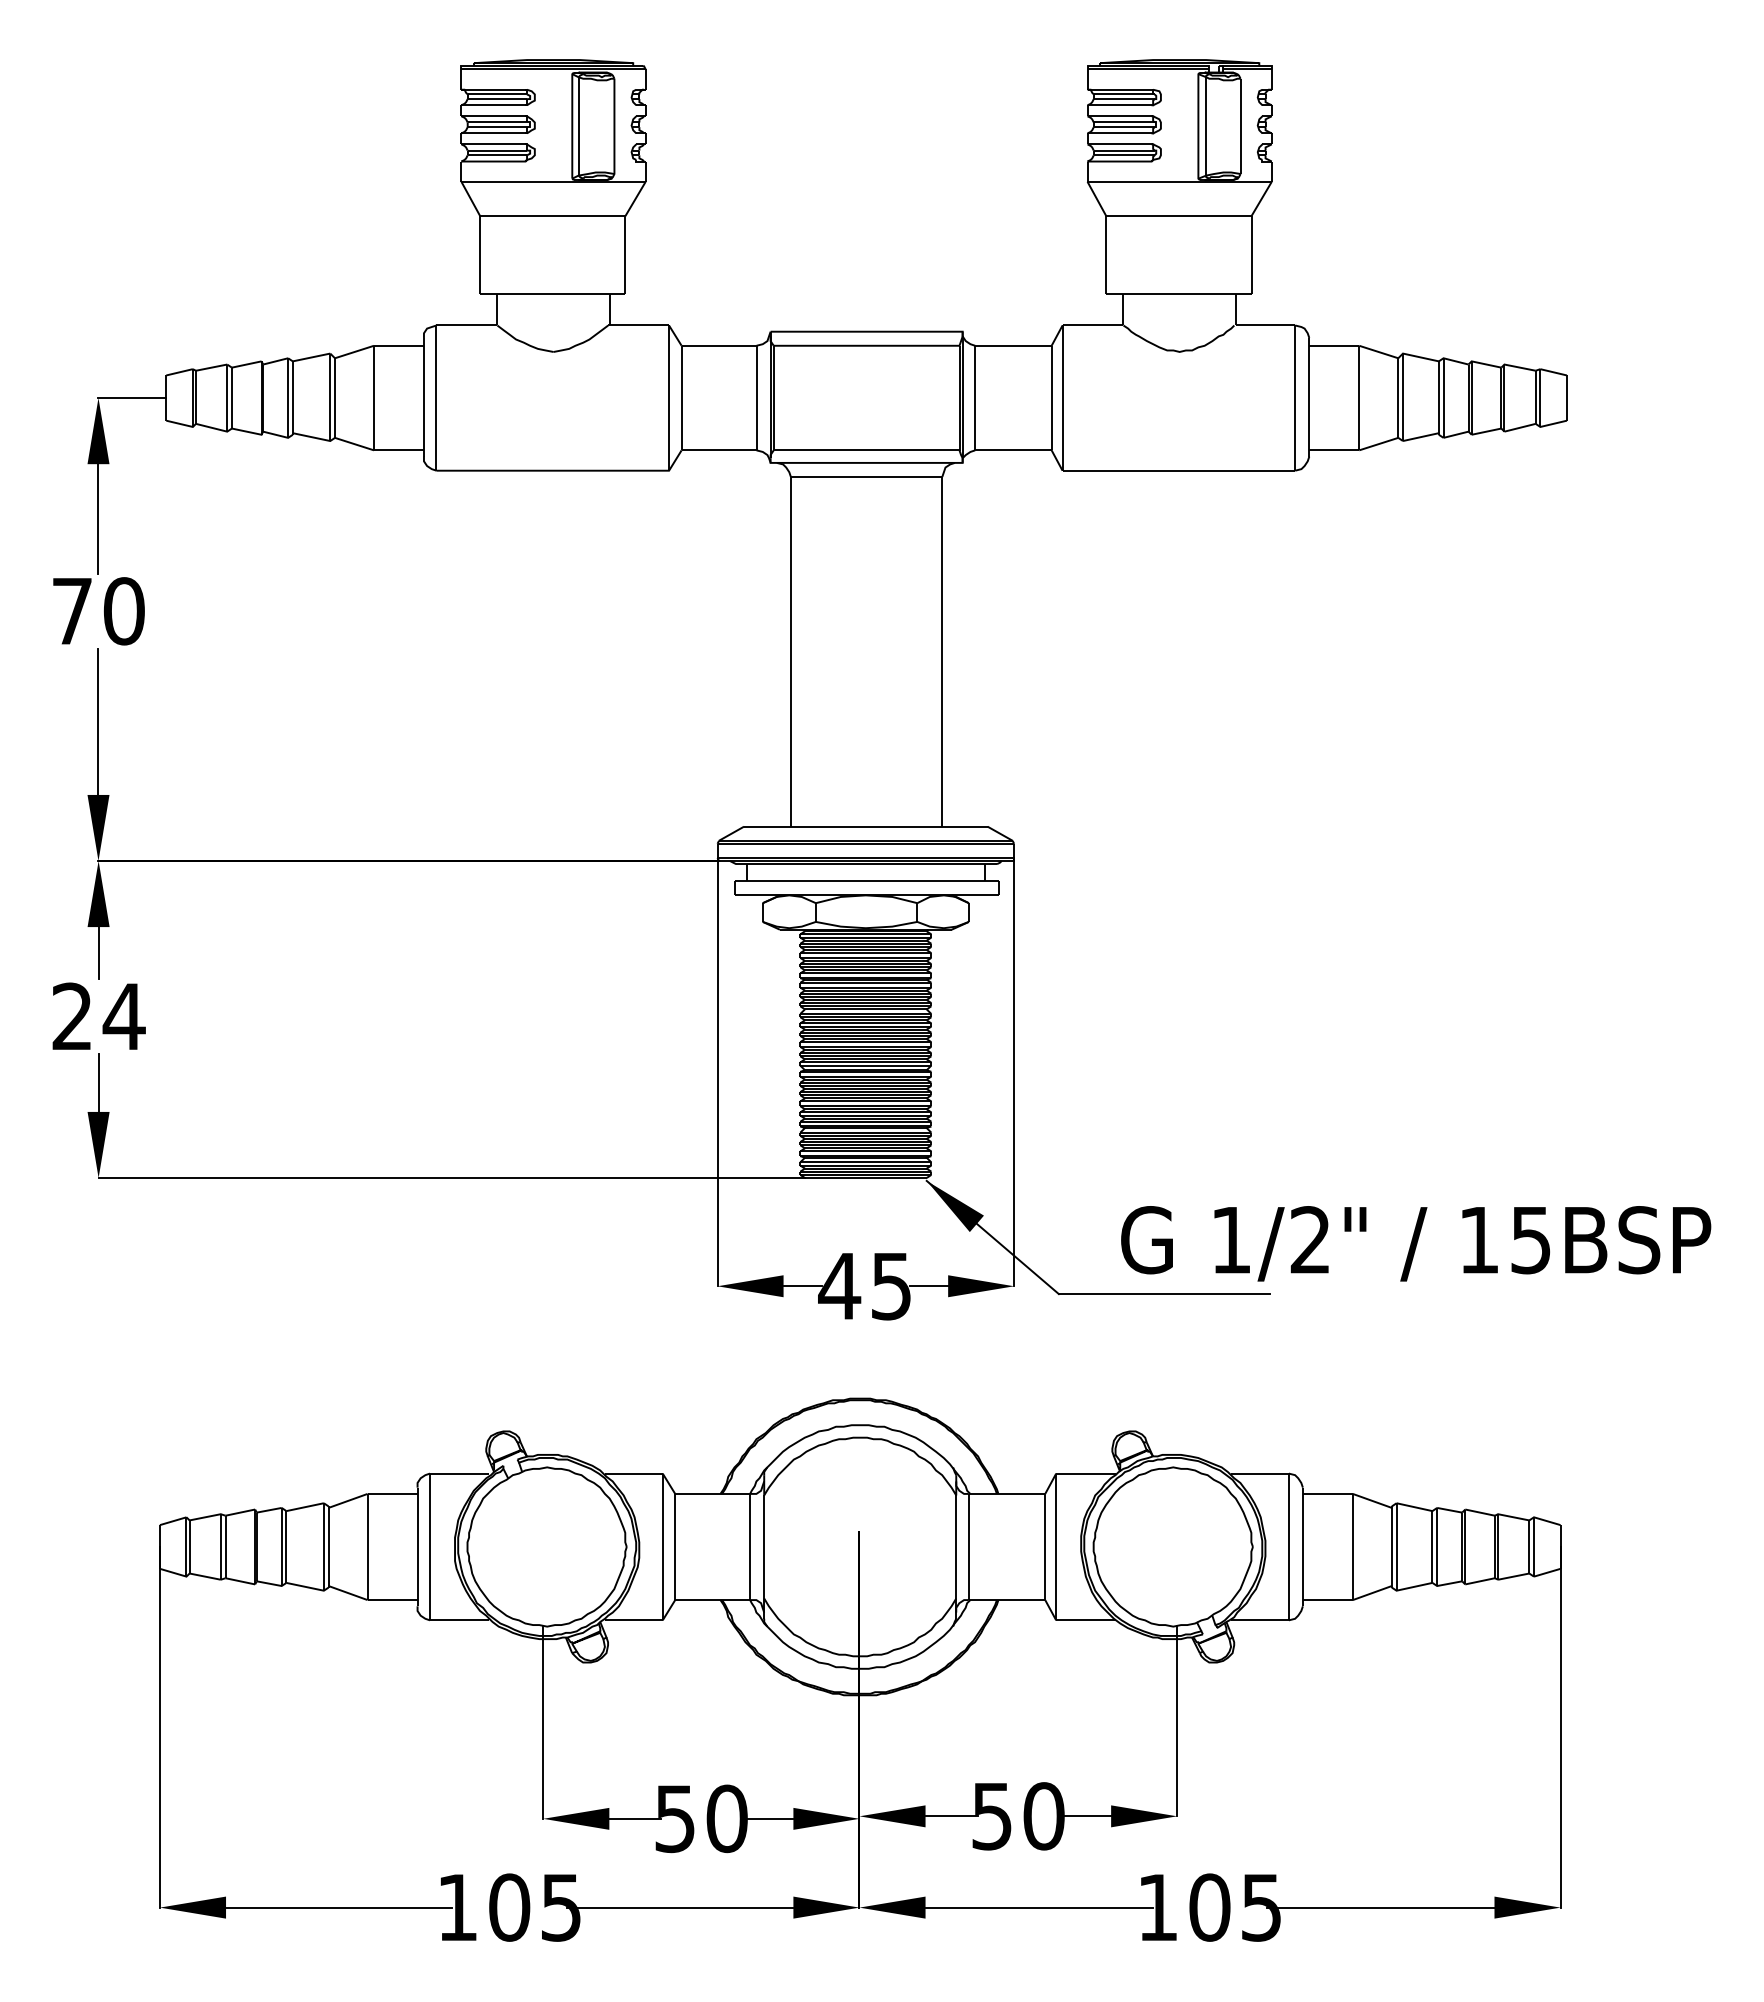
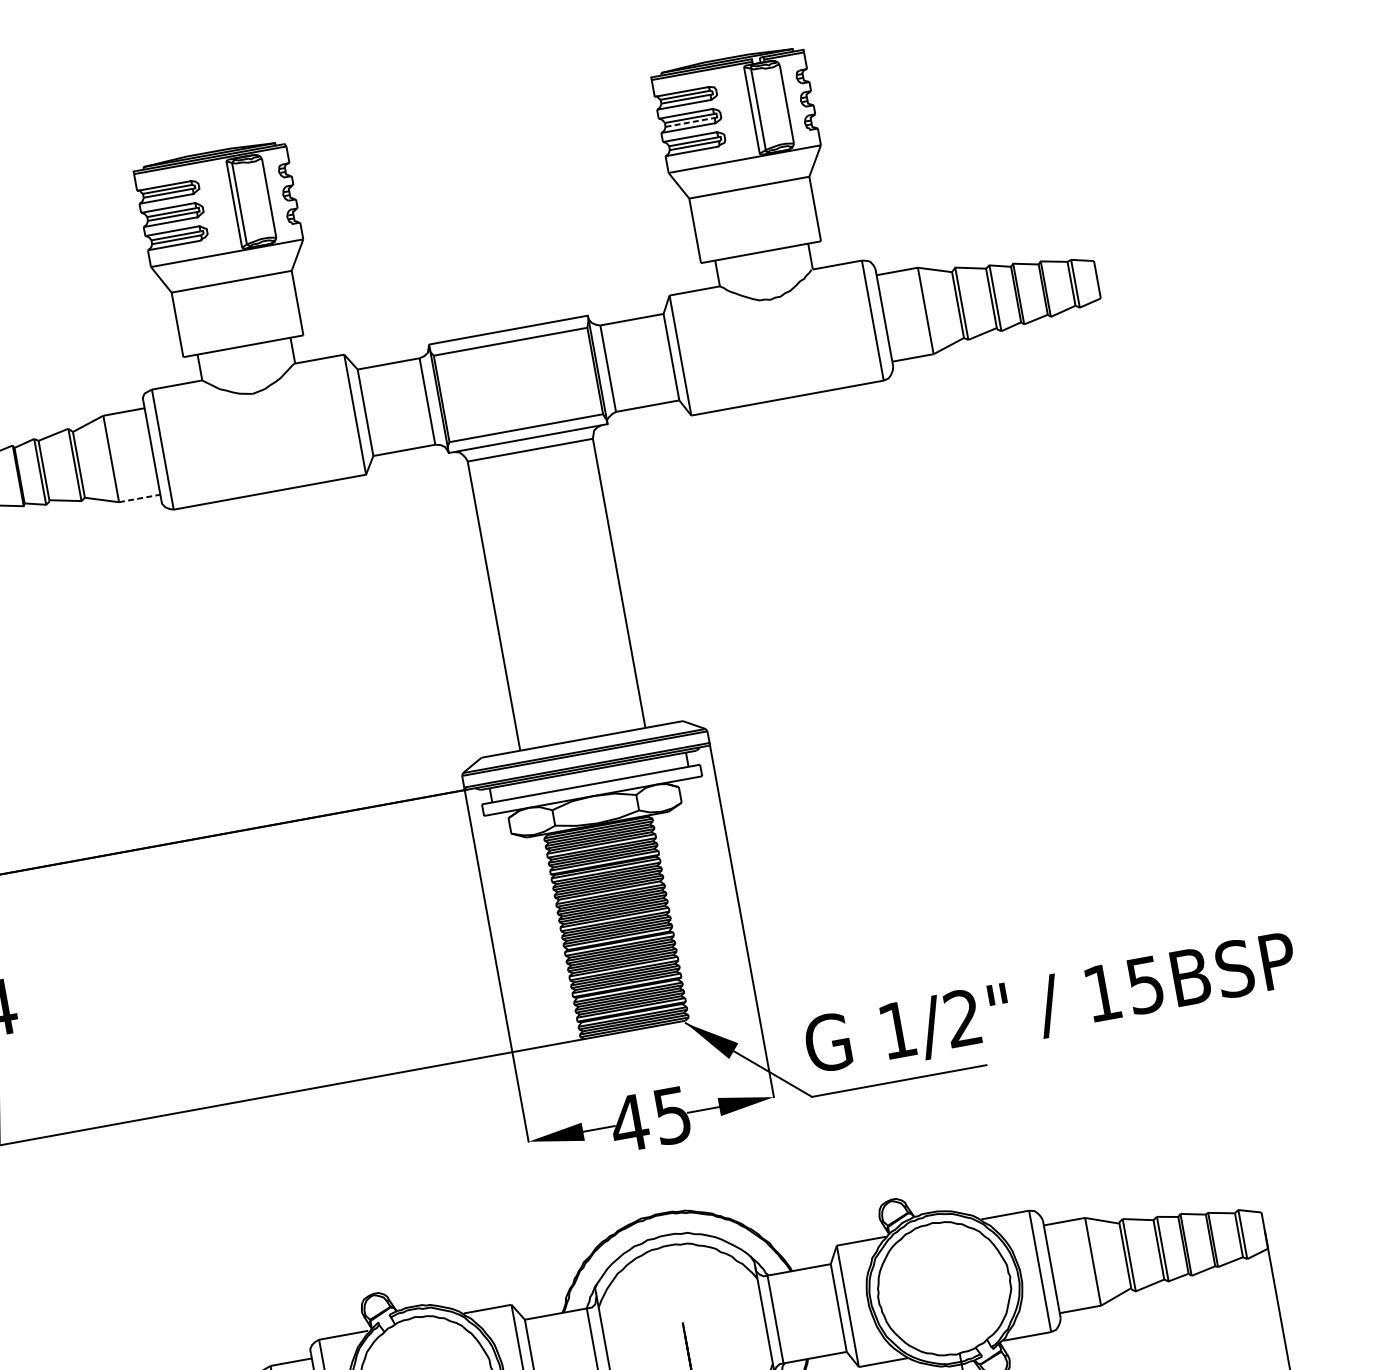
line: (1124, 127) -> (691, 122), solid -> dashed
line: (399, 450) -> (140, 498), solid -> dashed
text: (1416, 1243) -> (1051, 1005), moved

